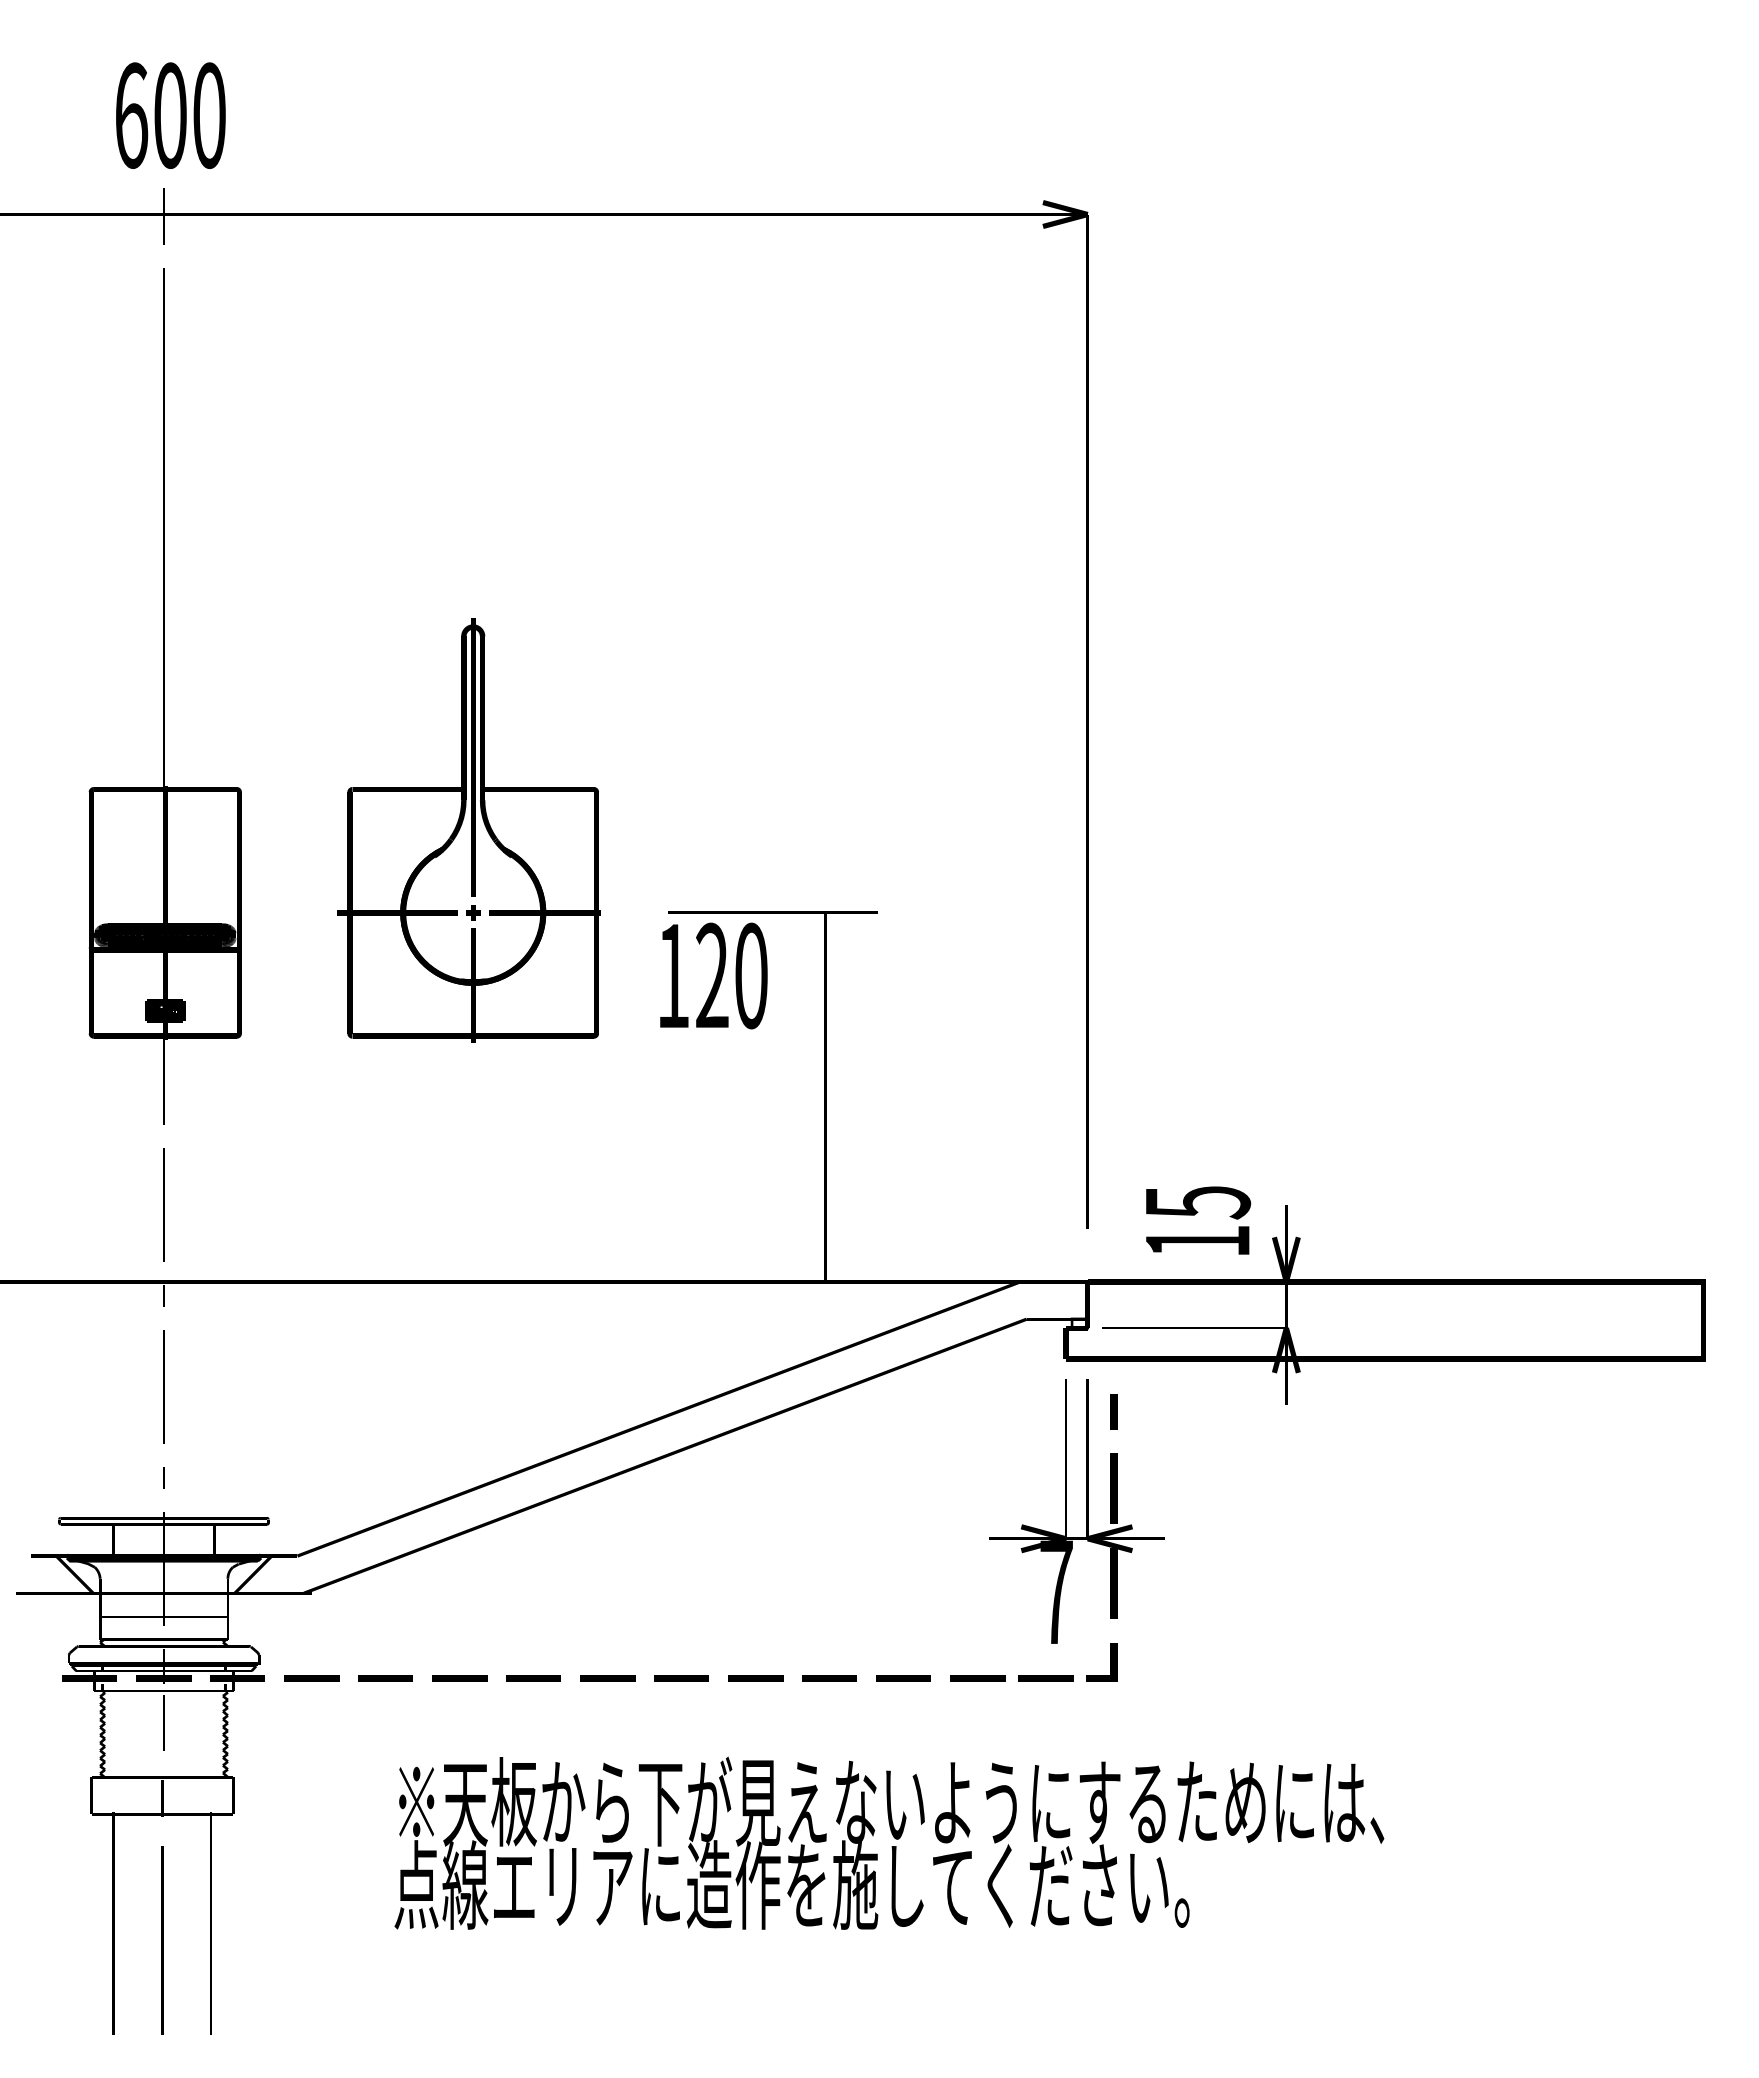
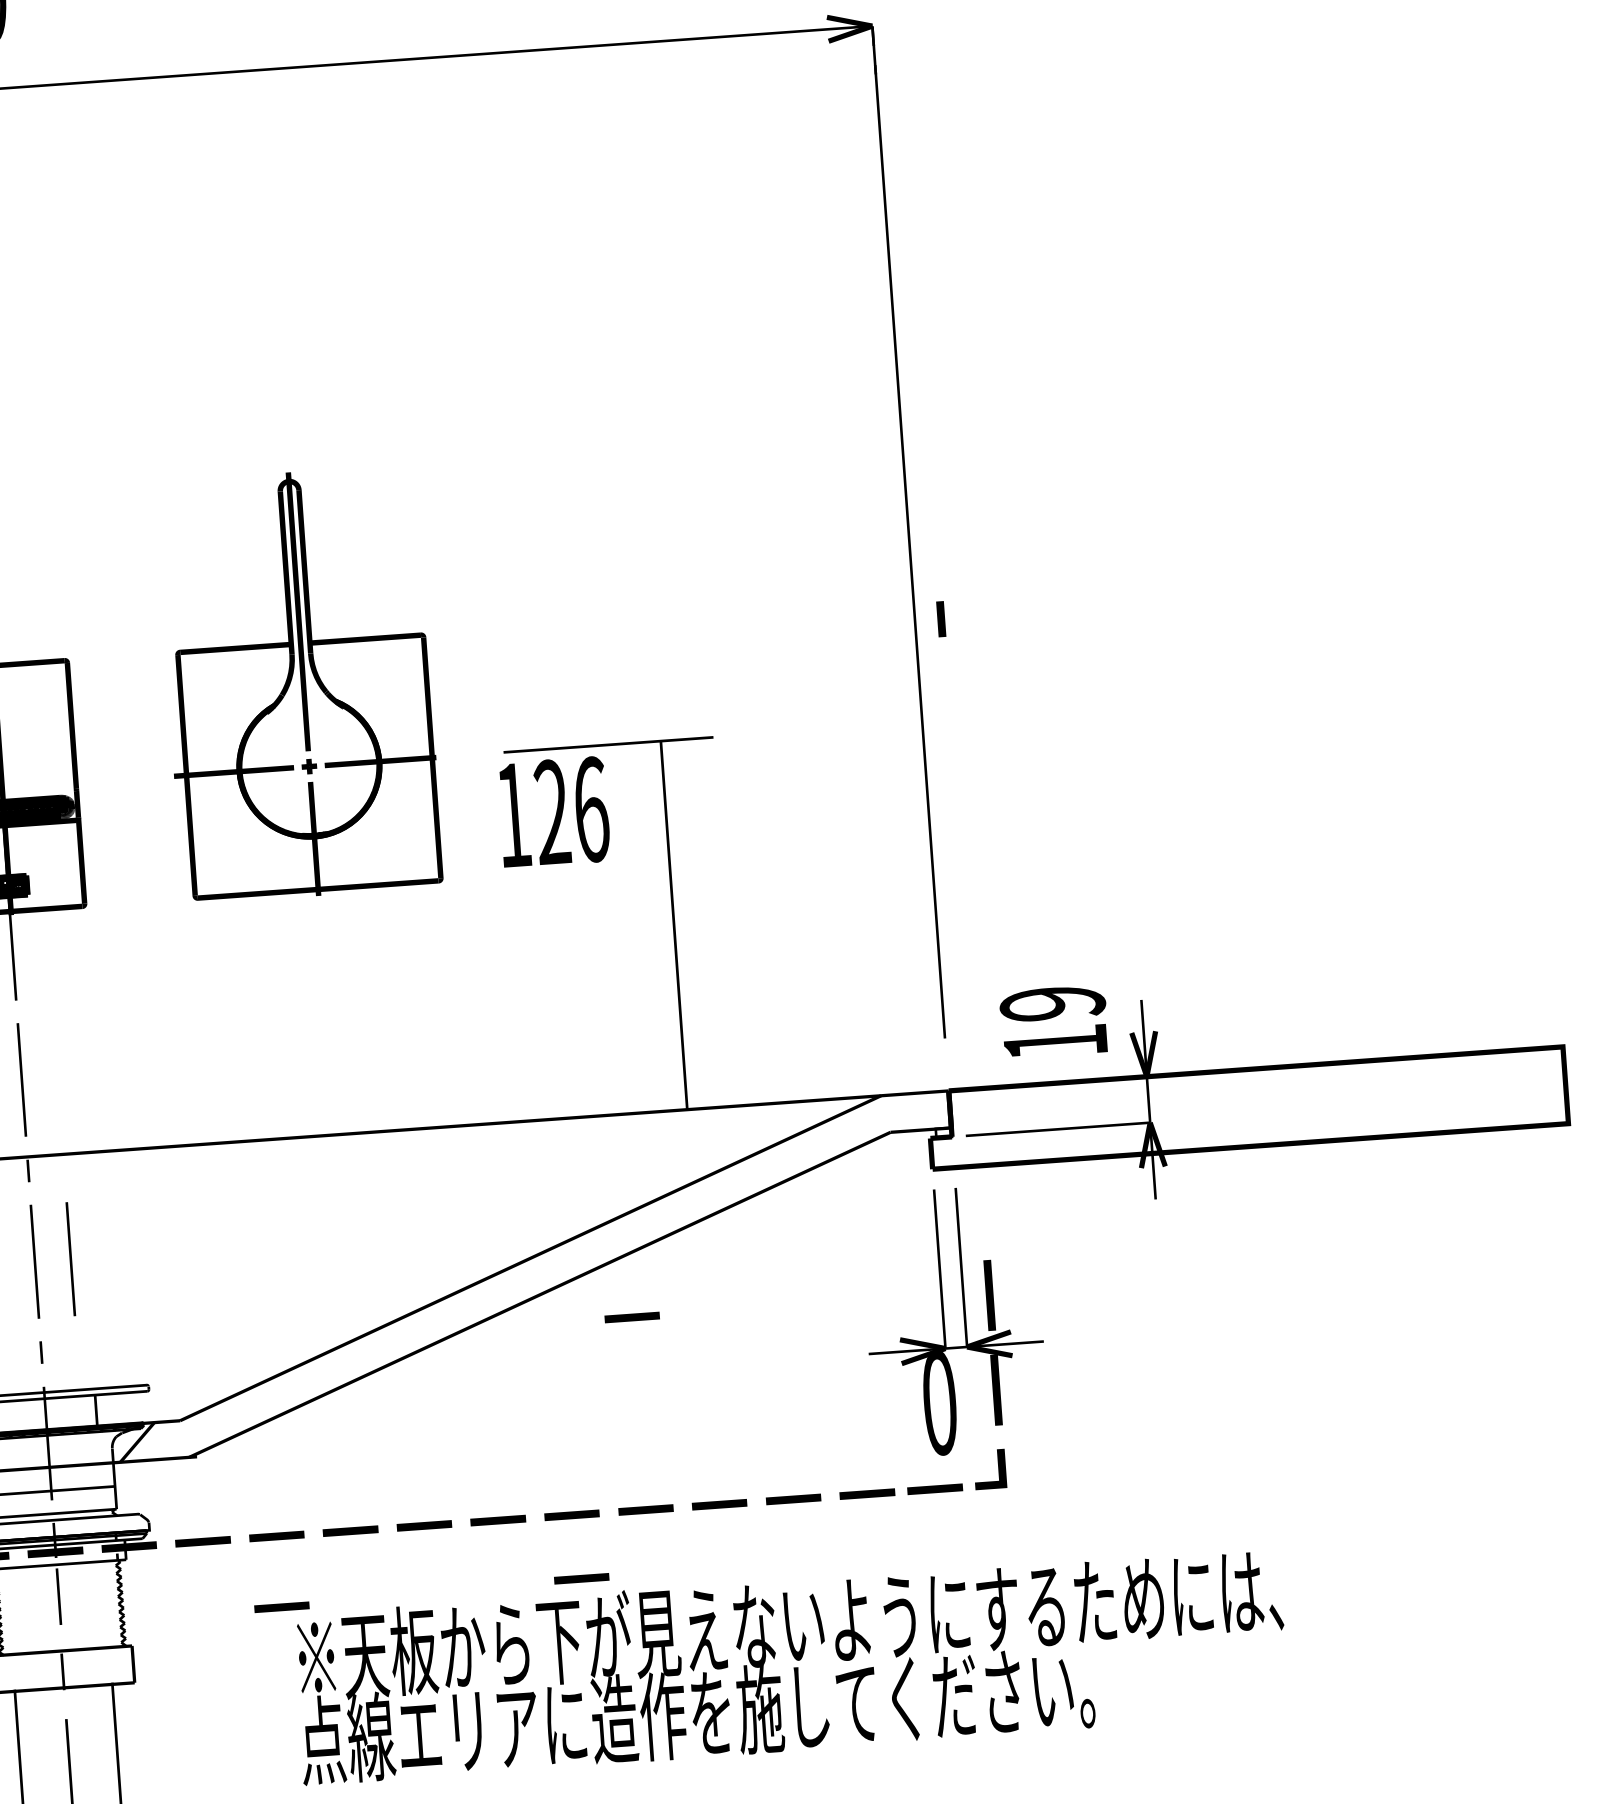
text: (751, 975) -> (591, 809), 120 -> 126
text: (1197, 1202) -> (1052, 1003), 15 -> 19
line: (199, 1386) -> (70, 1258), added
line: (1113, 1411) -> (940, 618), moved
line: (755, 1485) -> (631, 1317), added
text: (1056, 1592) -> (939, 1402), 7 -> 0
line: (686, 1742) -> (581, 1578), added
line: (385, 1749) -> (281, 1607), added

